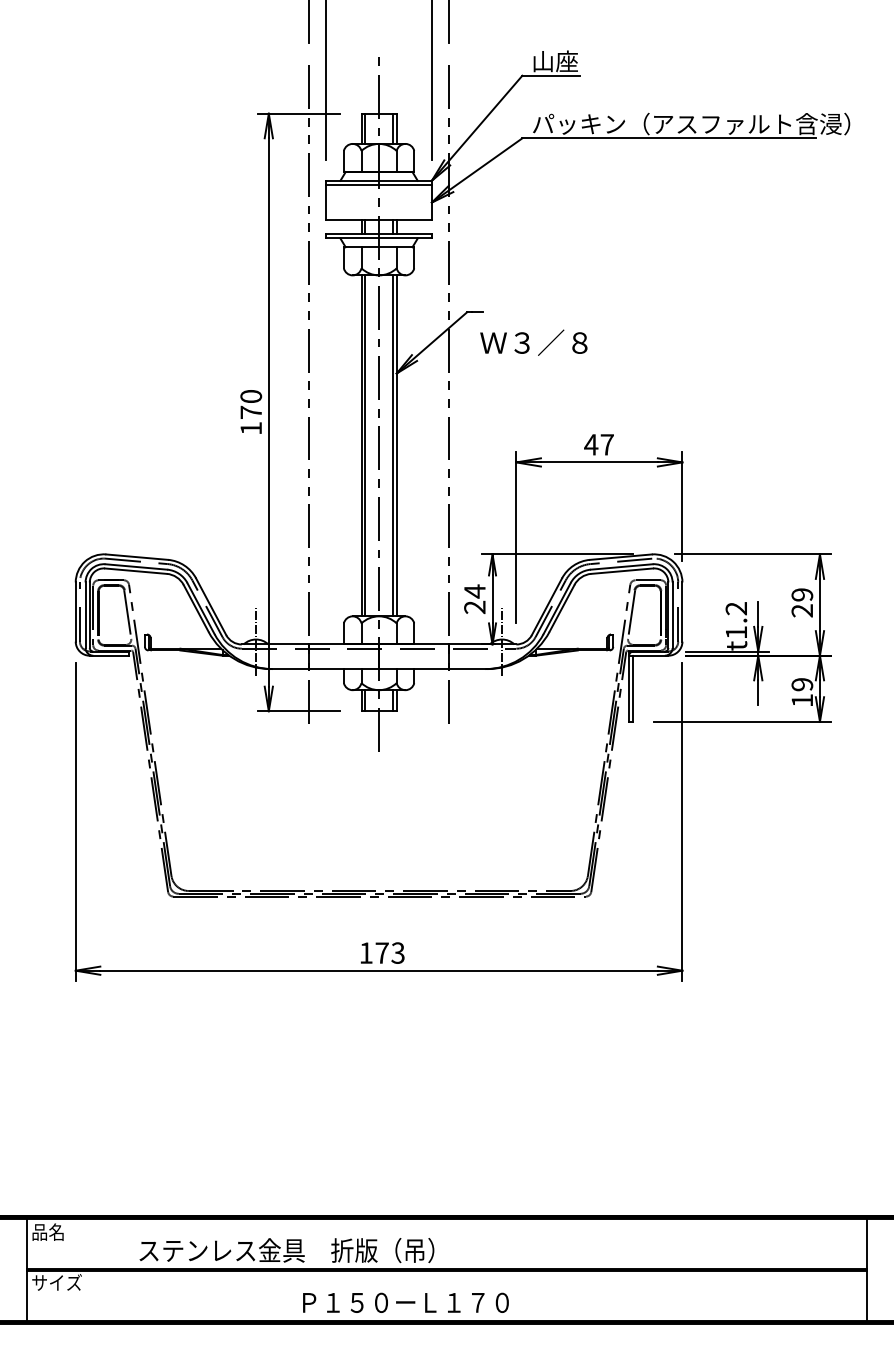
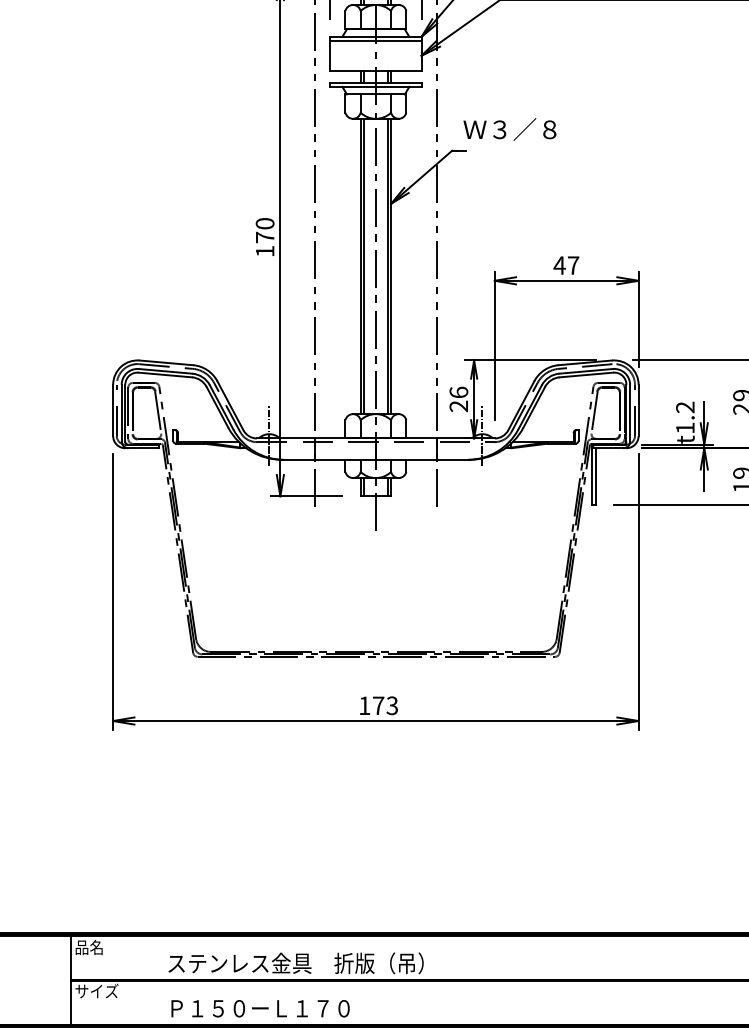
text: (533, 342) -> (509, 129), moved
text: (474, 591) -> (458, 392), 24 -> 26
text: (405, 1302) -> (260, 1008), moved

